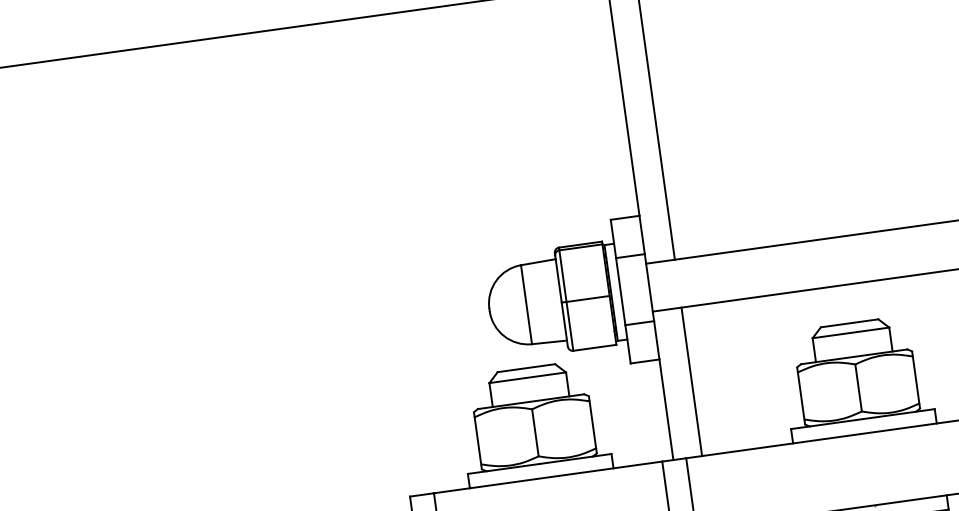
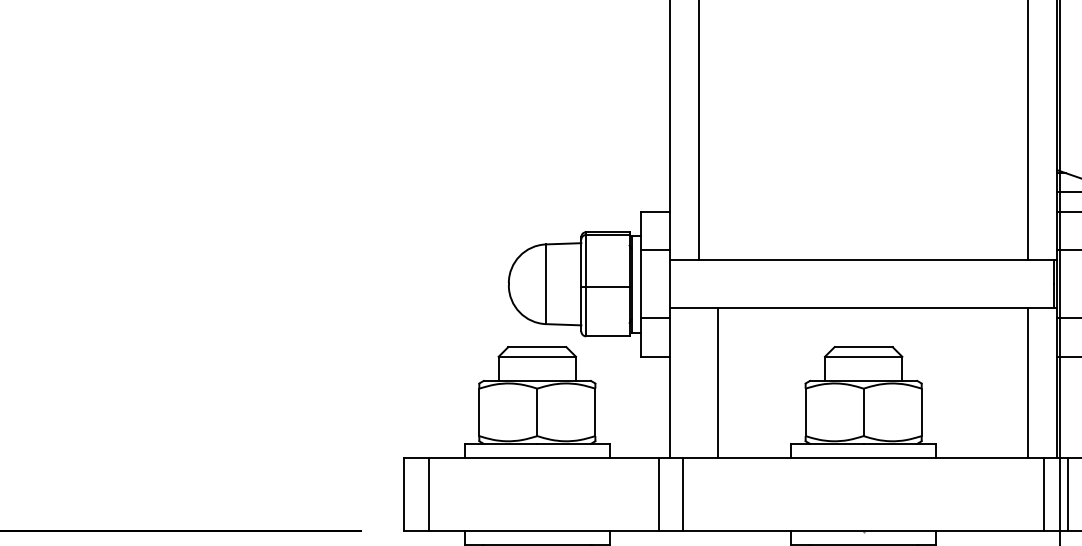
line: (692, 381) -> (718, 383), moved

